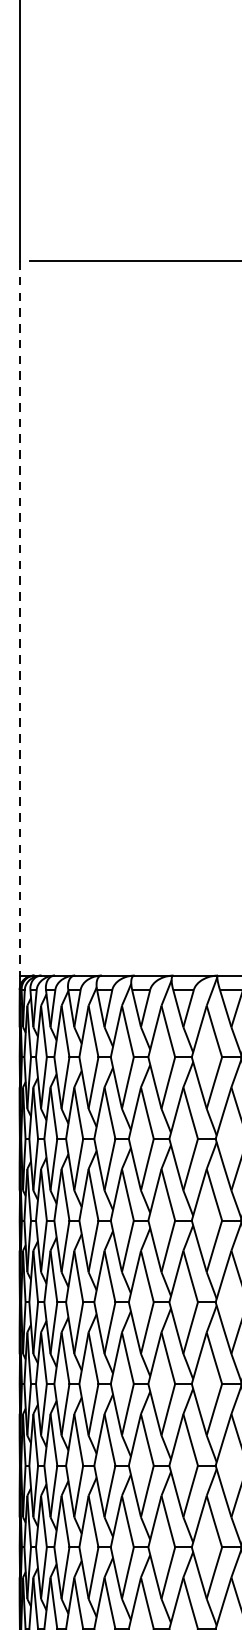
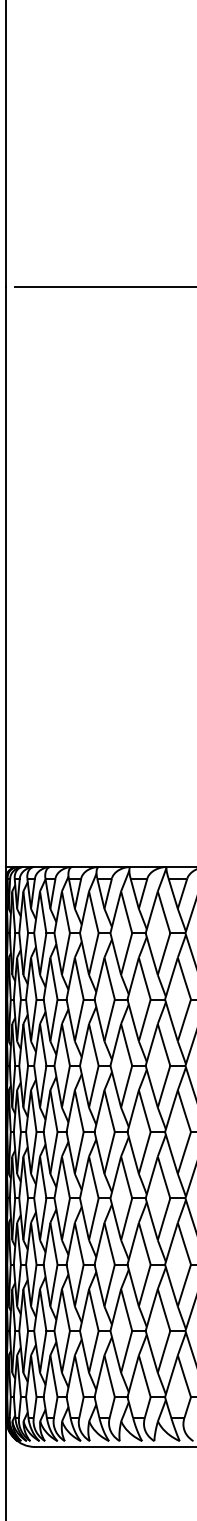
line: (19, 618) -> (5, 577), dashed -> solid

